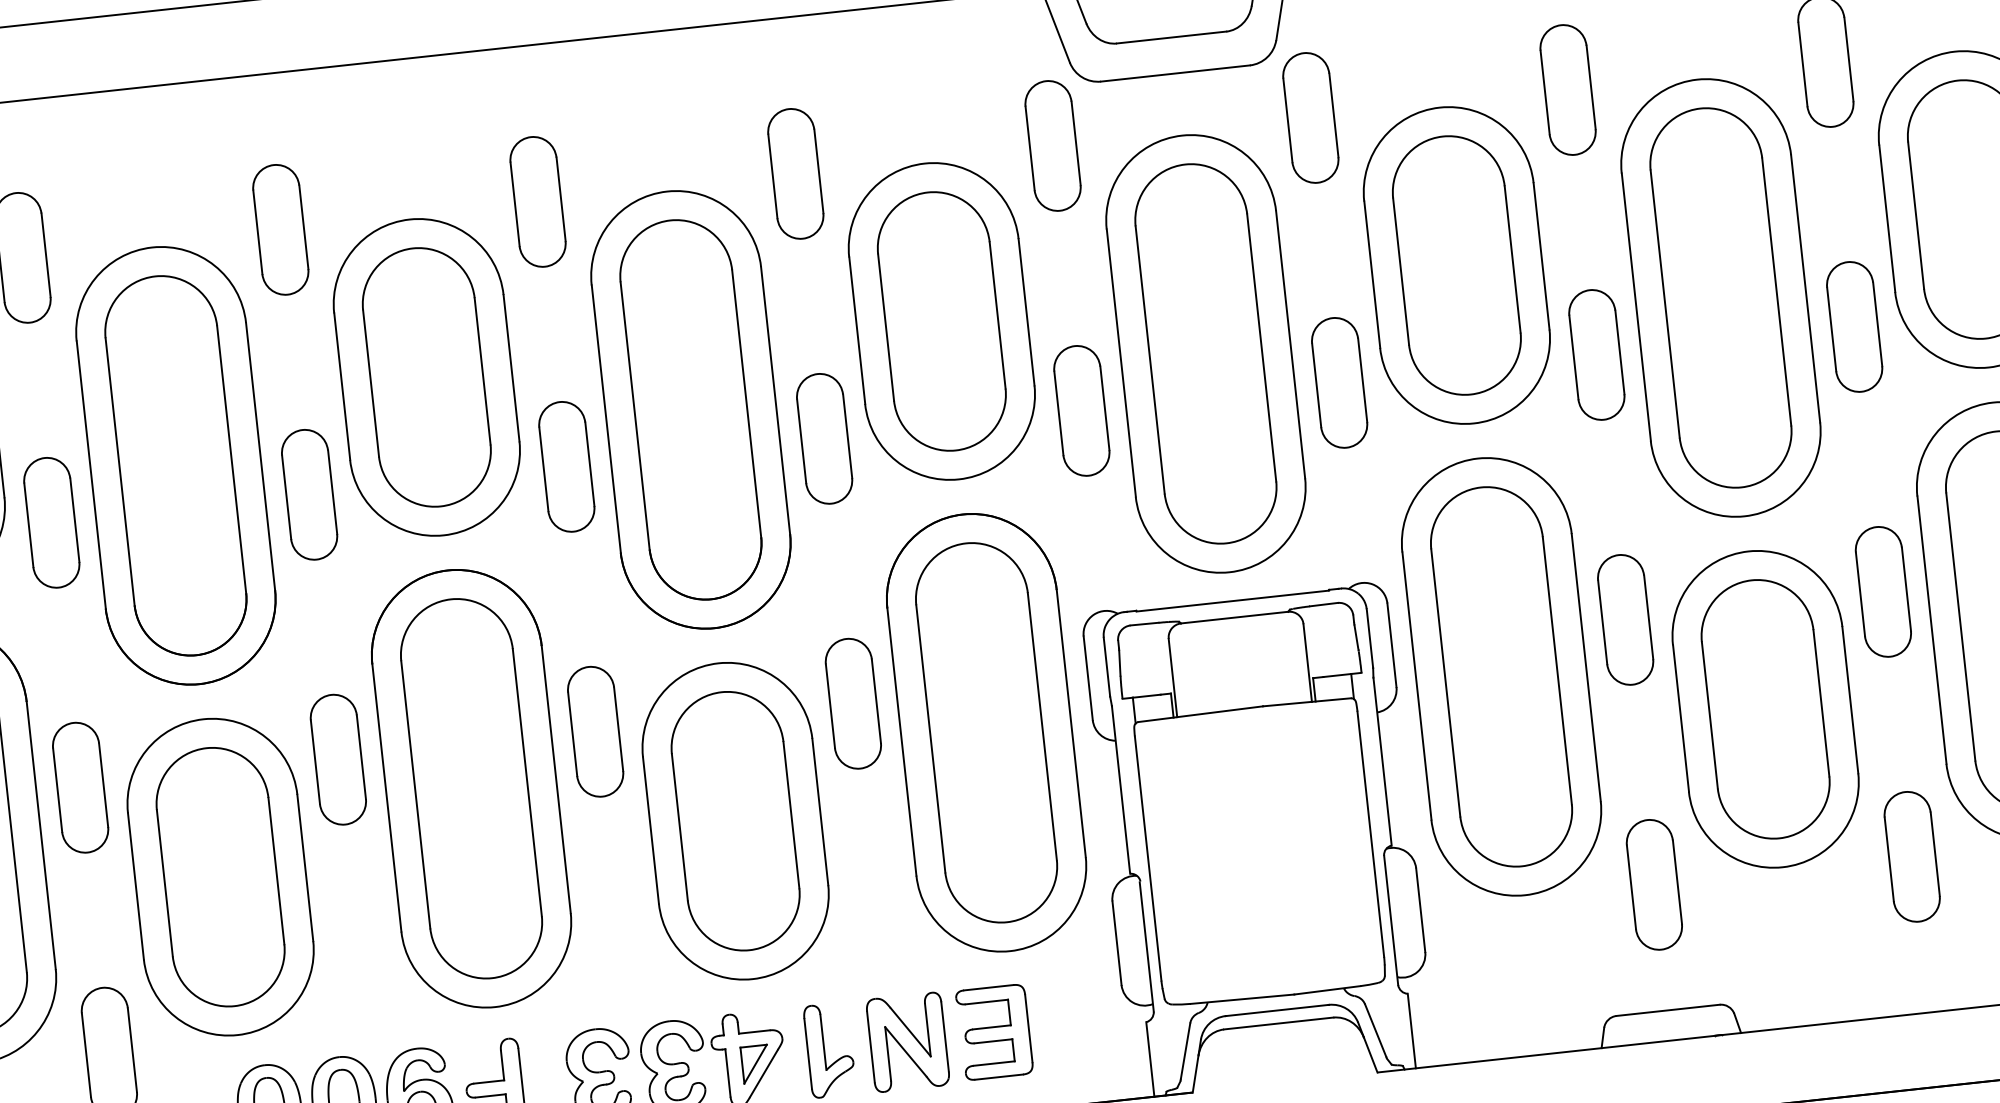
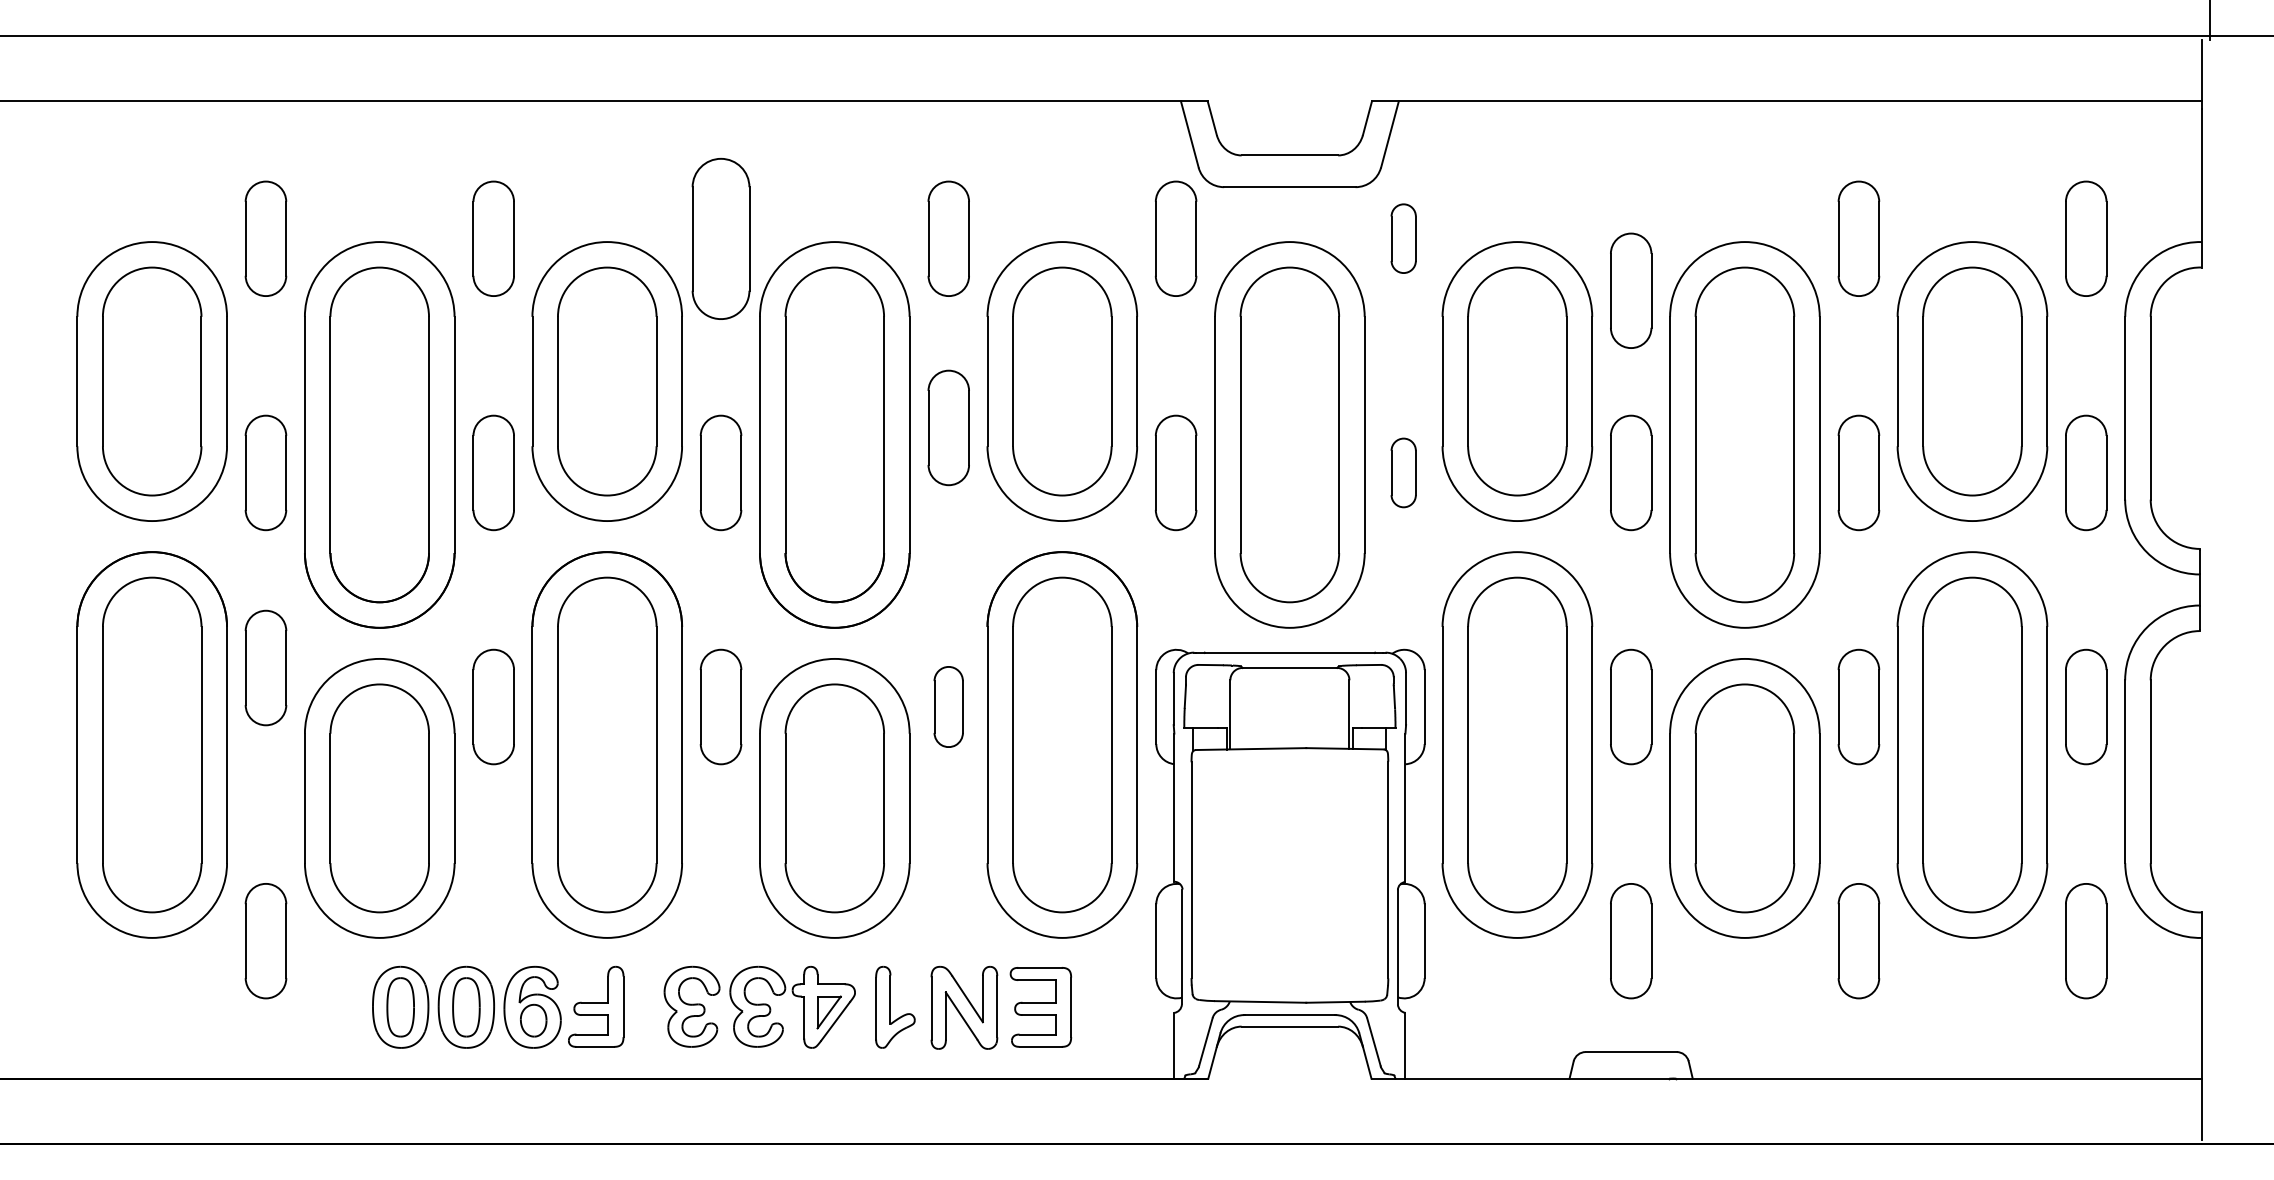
part: (1568, 89) -> (1631, 290), moved
part: (1310, 117) -> (1403, 238), size x0.6
part: (537, 201) -> (720, 238), size x1.4
part: (1339, 382) -> (1403, 472), size x0.6
part: (824, 438) -> (948, 427), moved
part: (852, 703) -> (948, 706), size x0.7
part: (80, 787) -> (265, 667), moved

